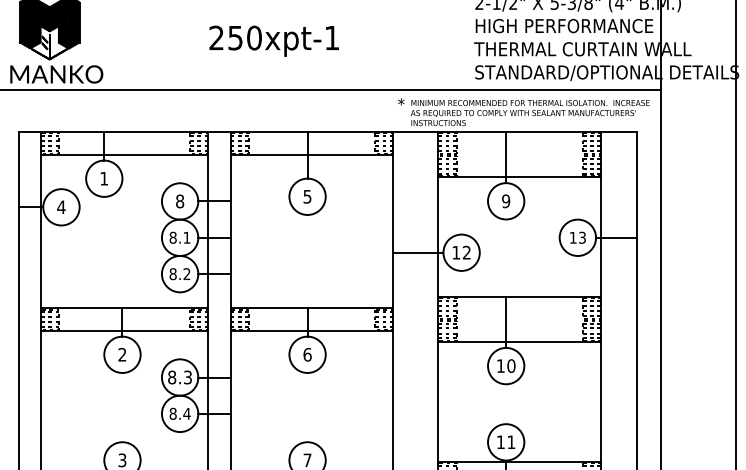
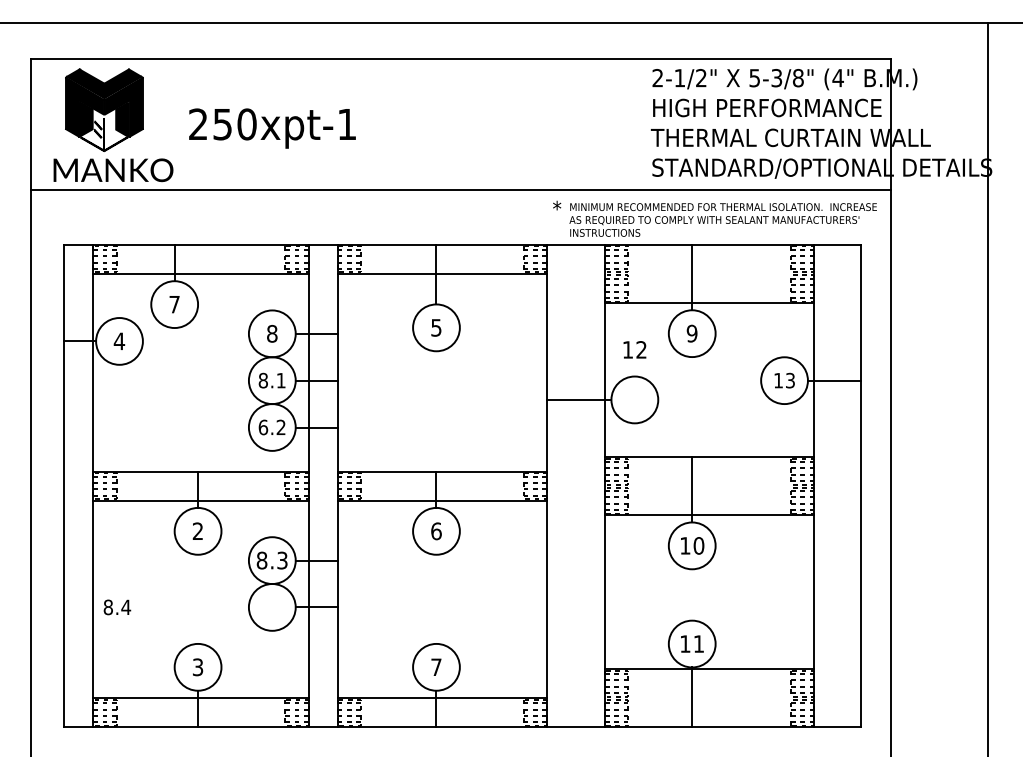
text: (274, 41) -> (272, 128), moved
text: (104, 178) -> (174, 304), 1 -> 7
text: (461, 252) -> (634, 349), moved
text: (173, 274) -> (263, 427), 8.2 -> 6.2
text: (180, 413) -> (117, 607), moved

